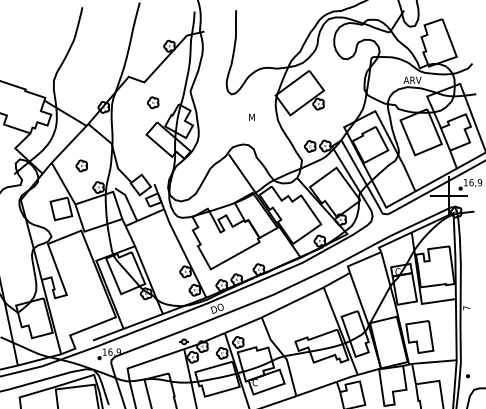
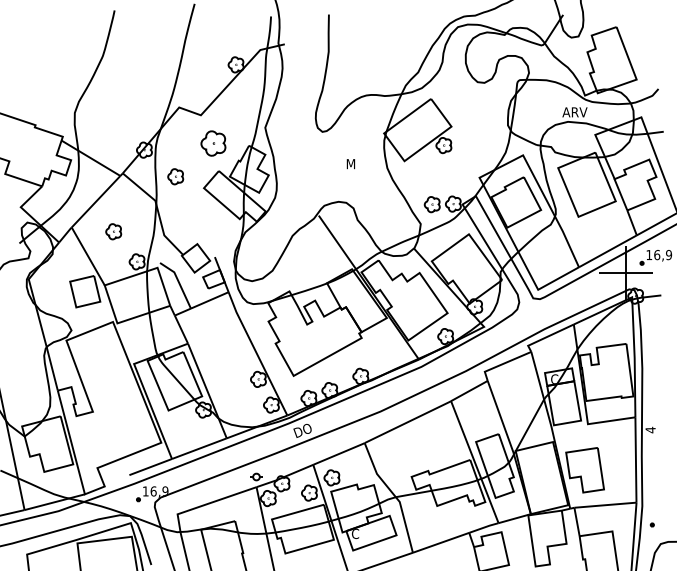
part: (152, 102) -> (212, 143), size x1.6
part: (126, 126) -> (175, 176), added
text: (466, 307) -> (650, 429), 7 -> 4

